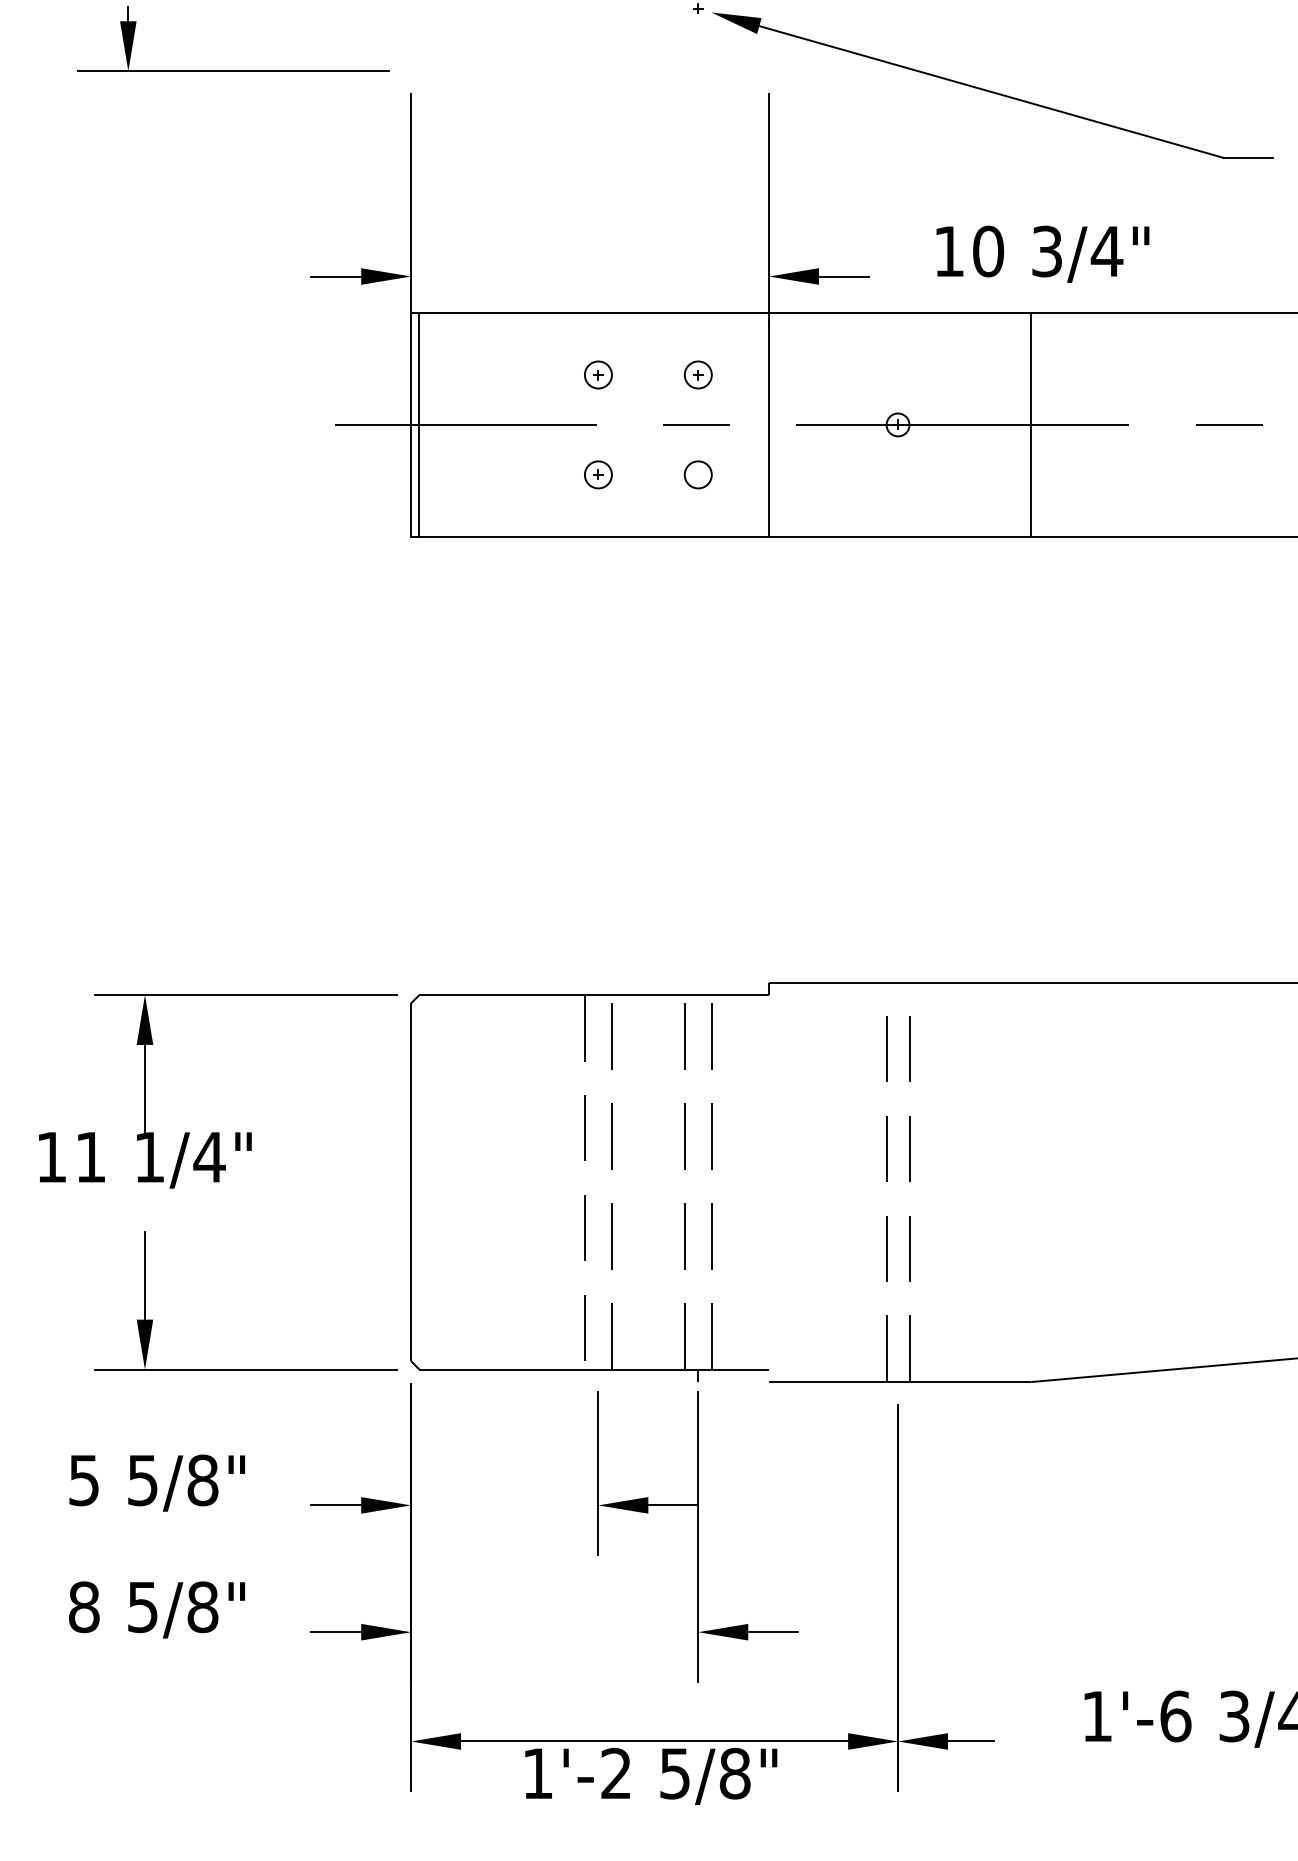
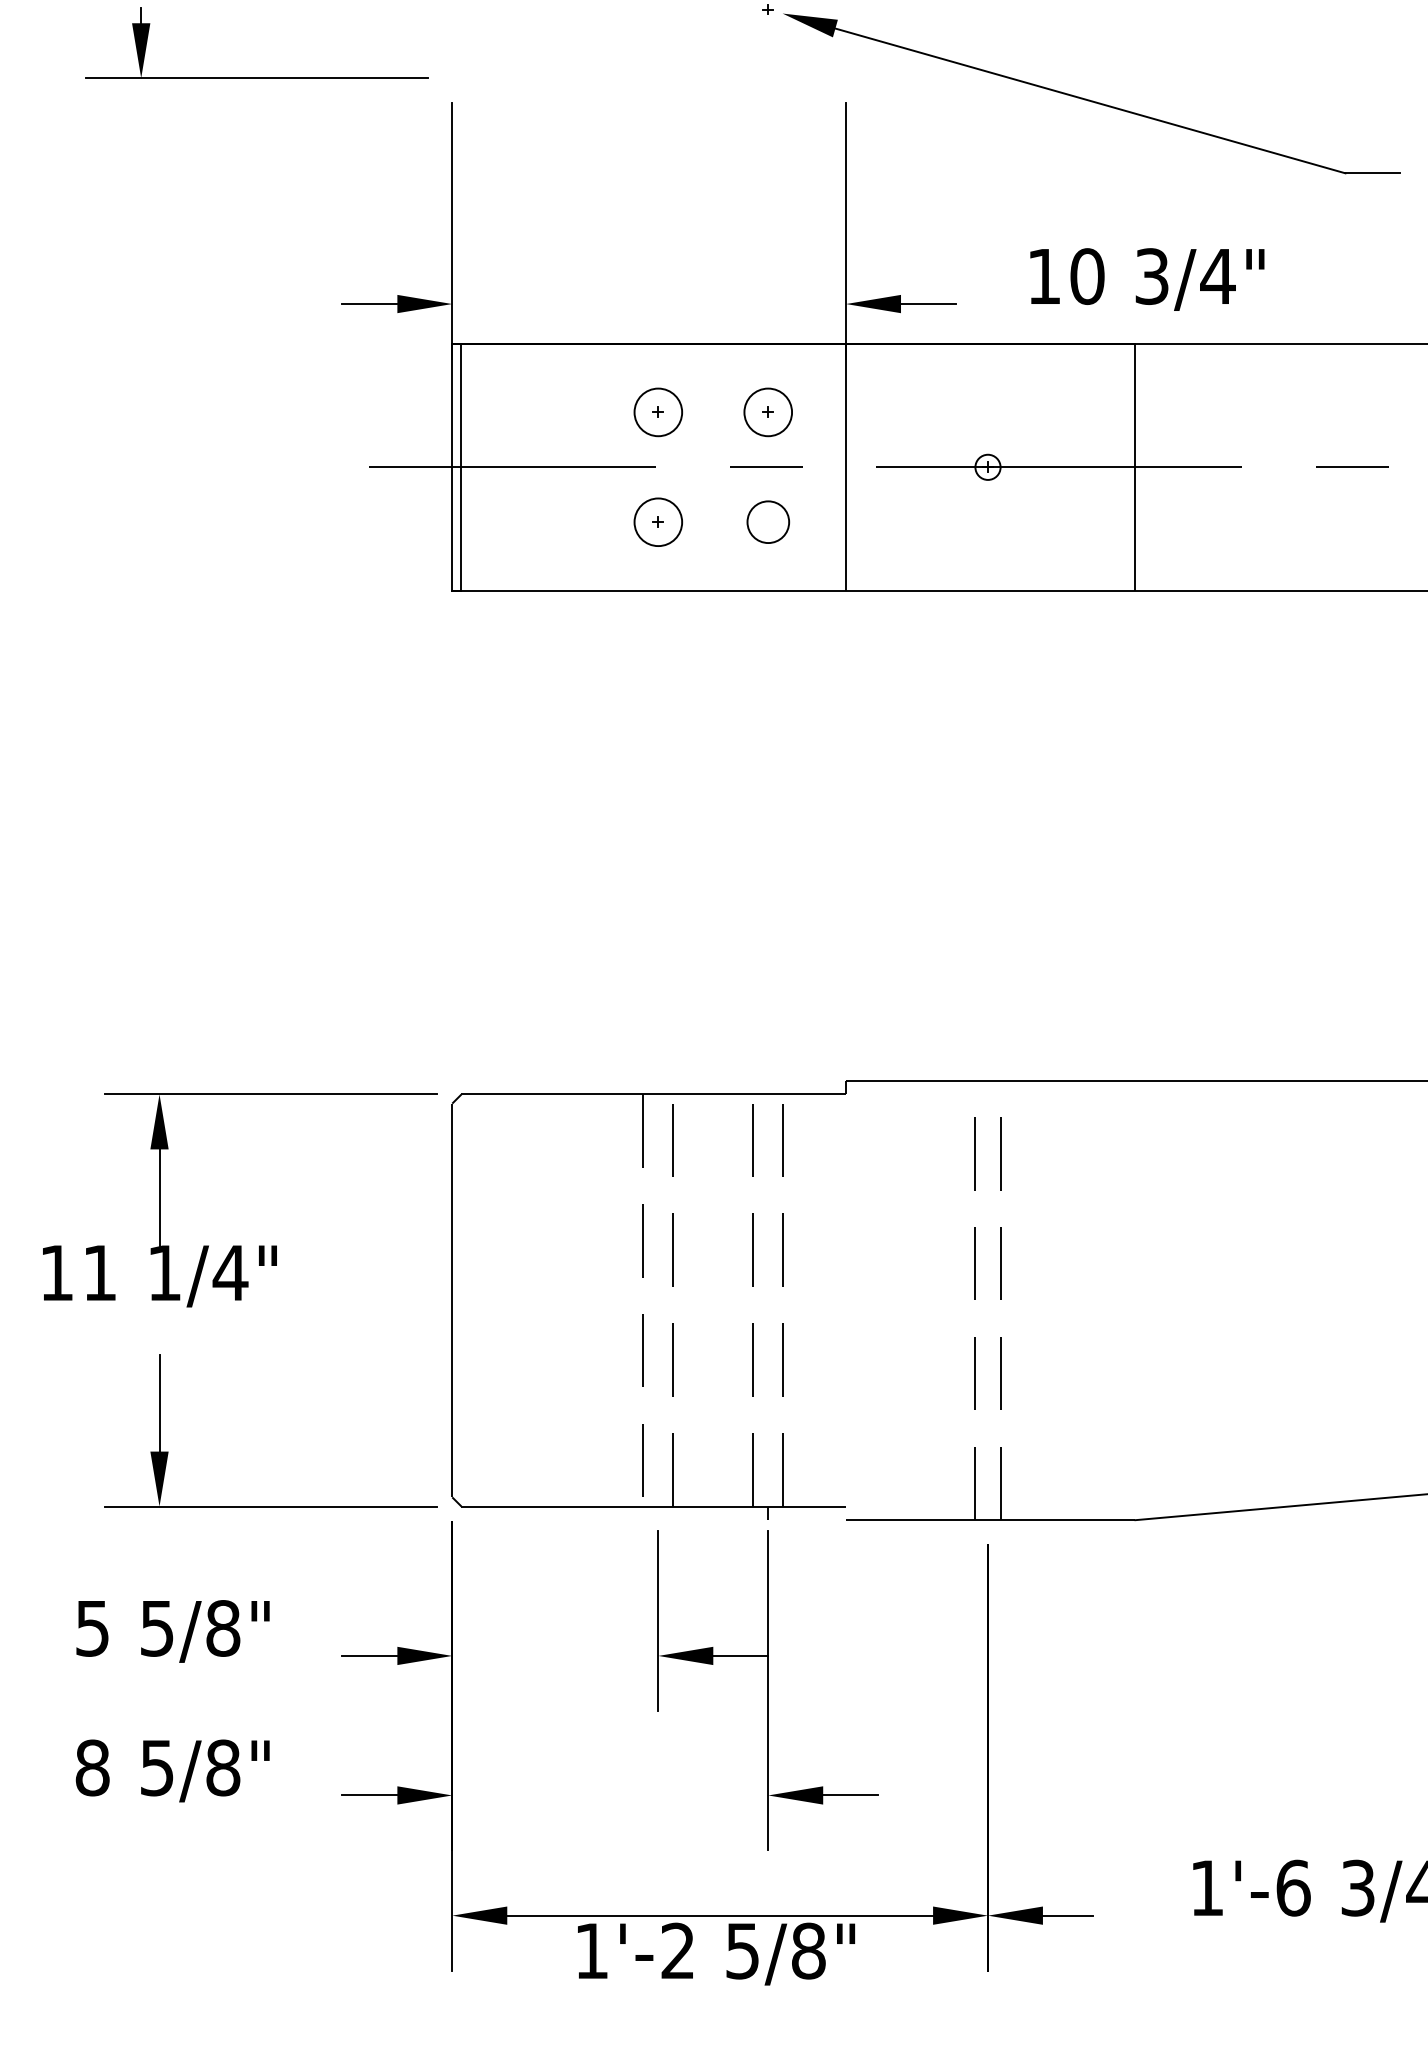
circle: (598, 375) -> (658, 412), size x1.6
circle: (698, 375) -> (768, 412), size x1.6
circle: (598, 475) -> (658, 522), size x1.6
circle: (697, 475) -> (767, 522), size x1.4

